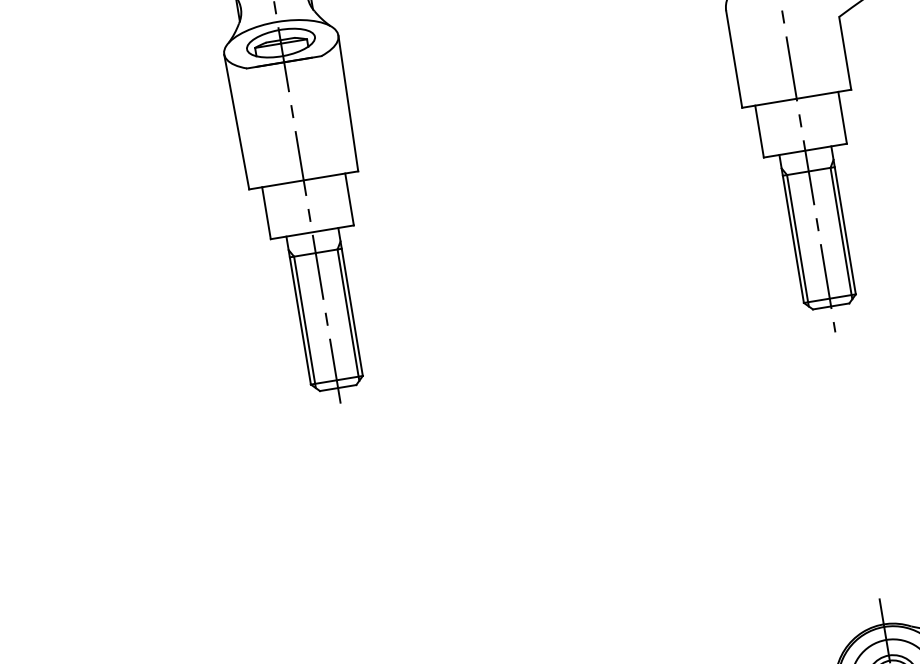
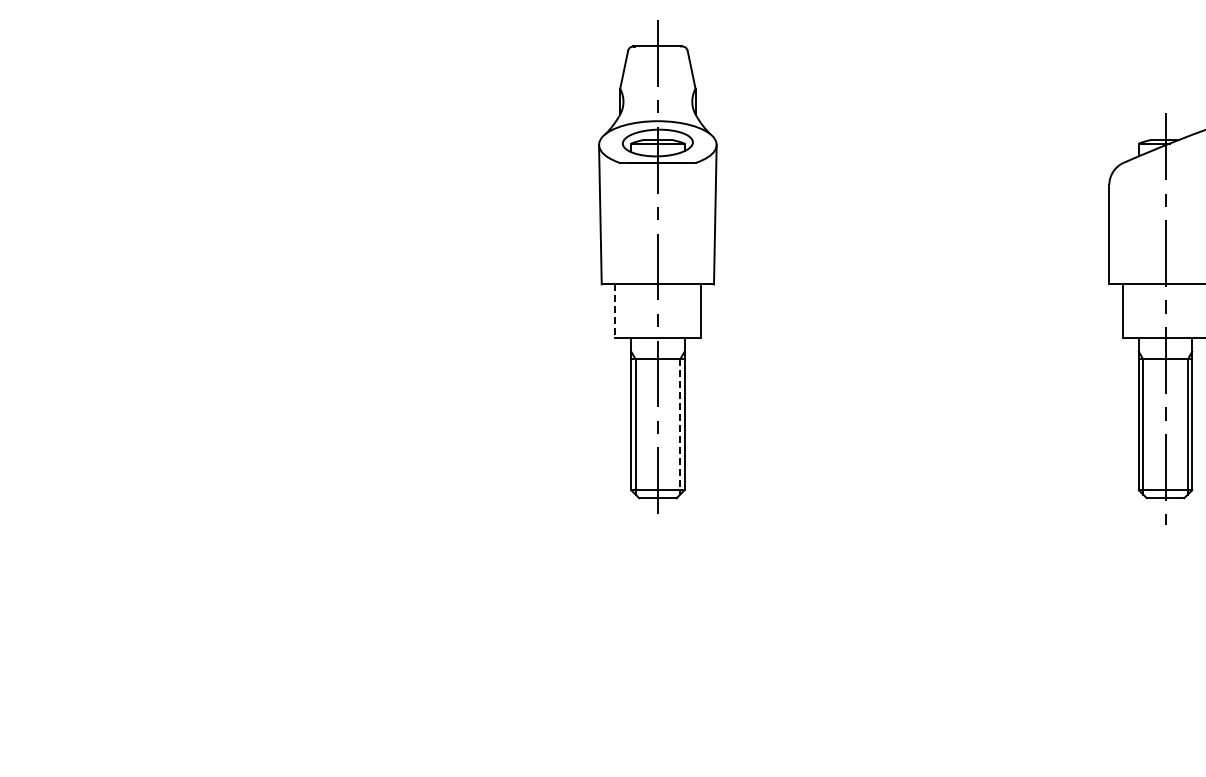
line: (266, 213) -> (615, 311), solid -> dashed
line: (348, 314) -> (680, 426), solid -> dashed

